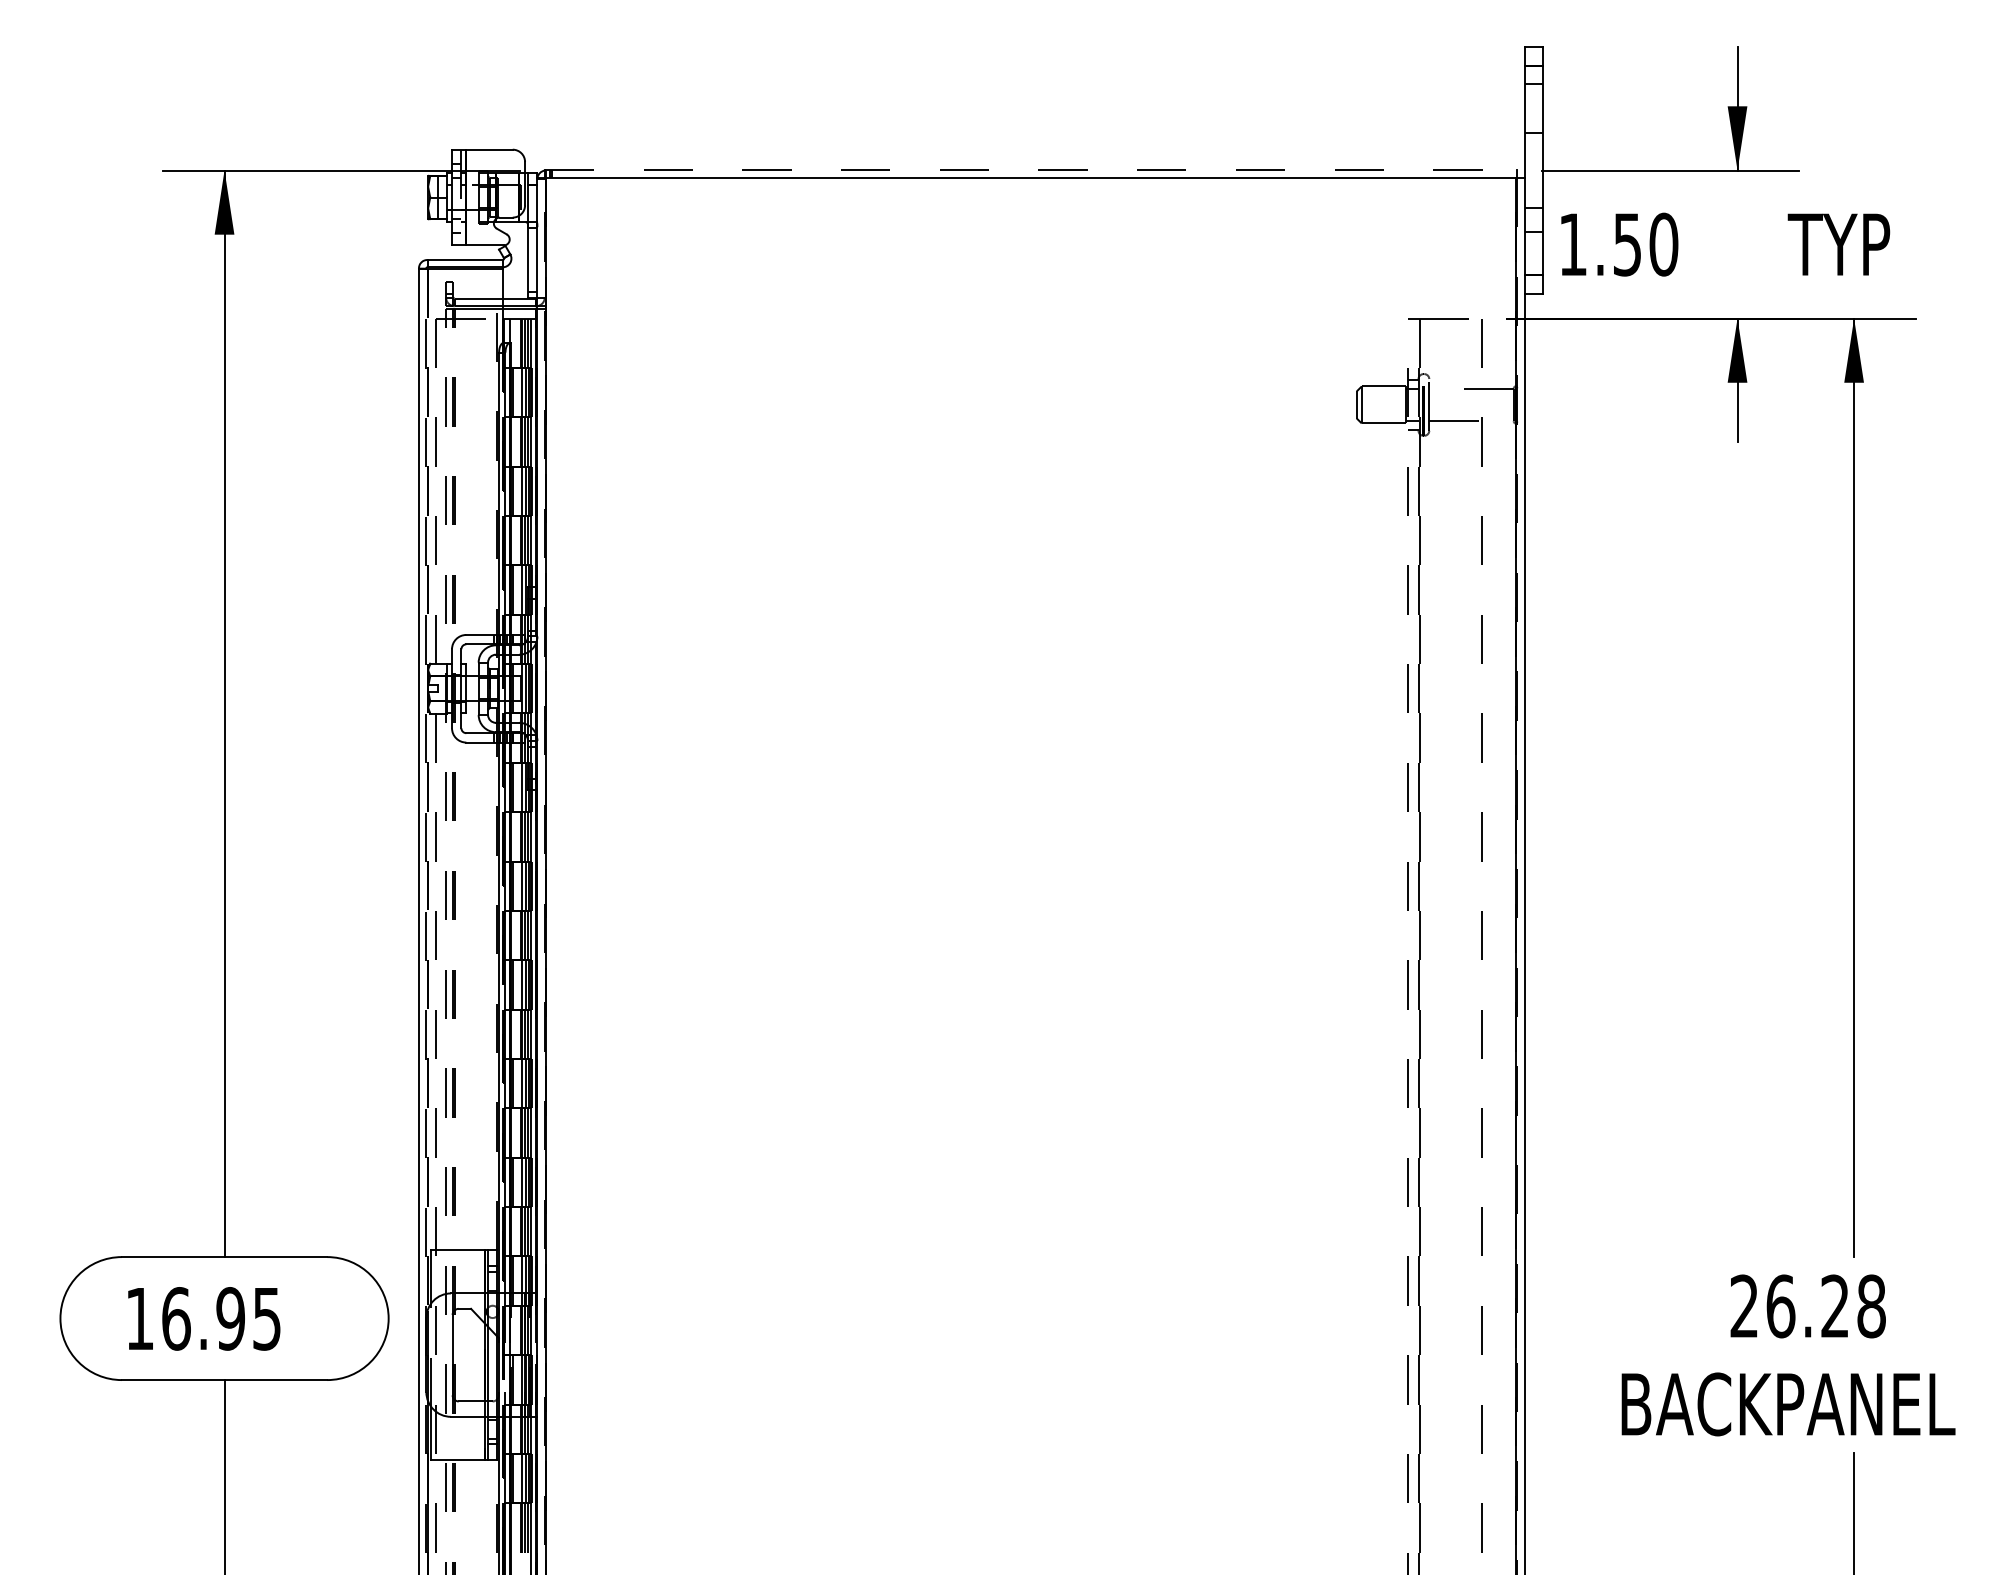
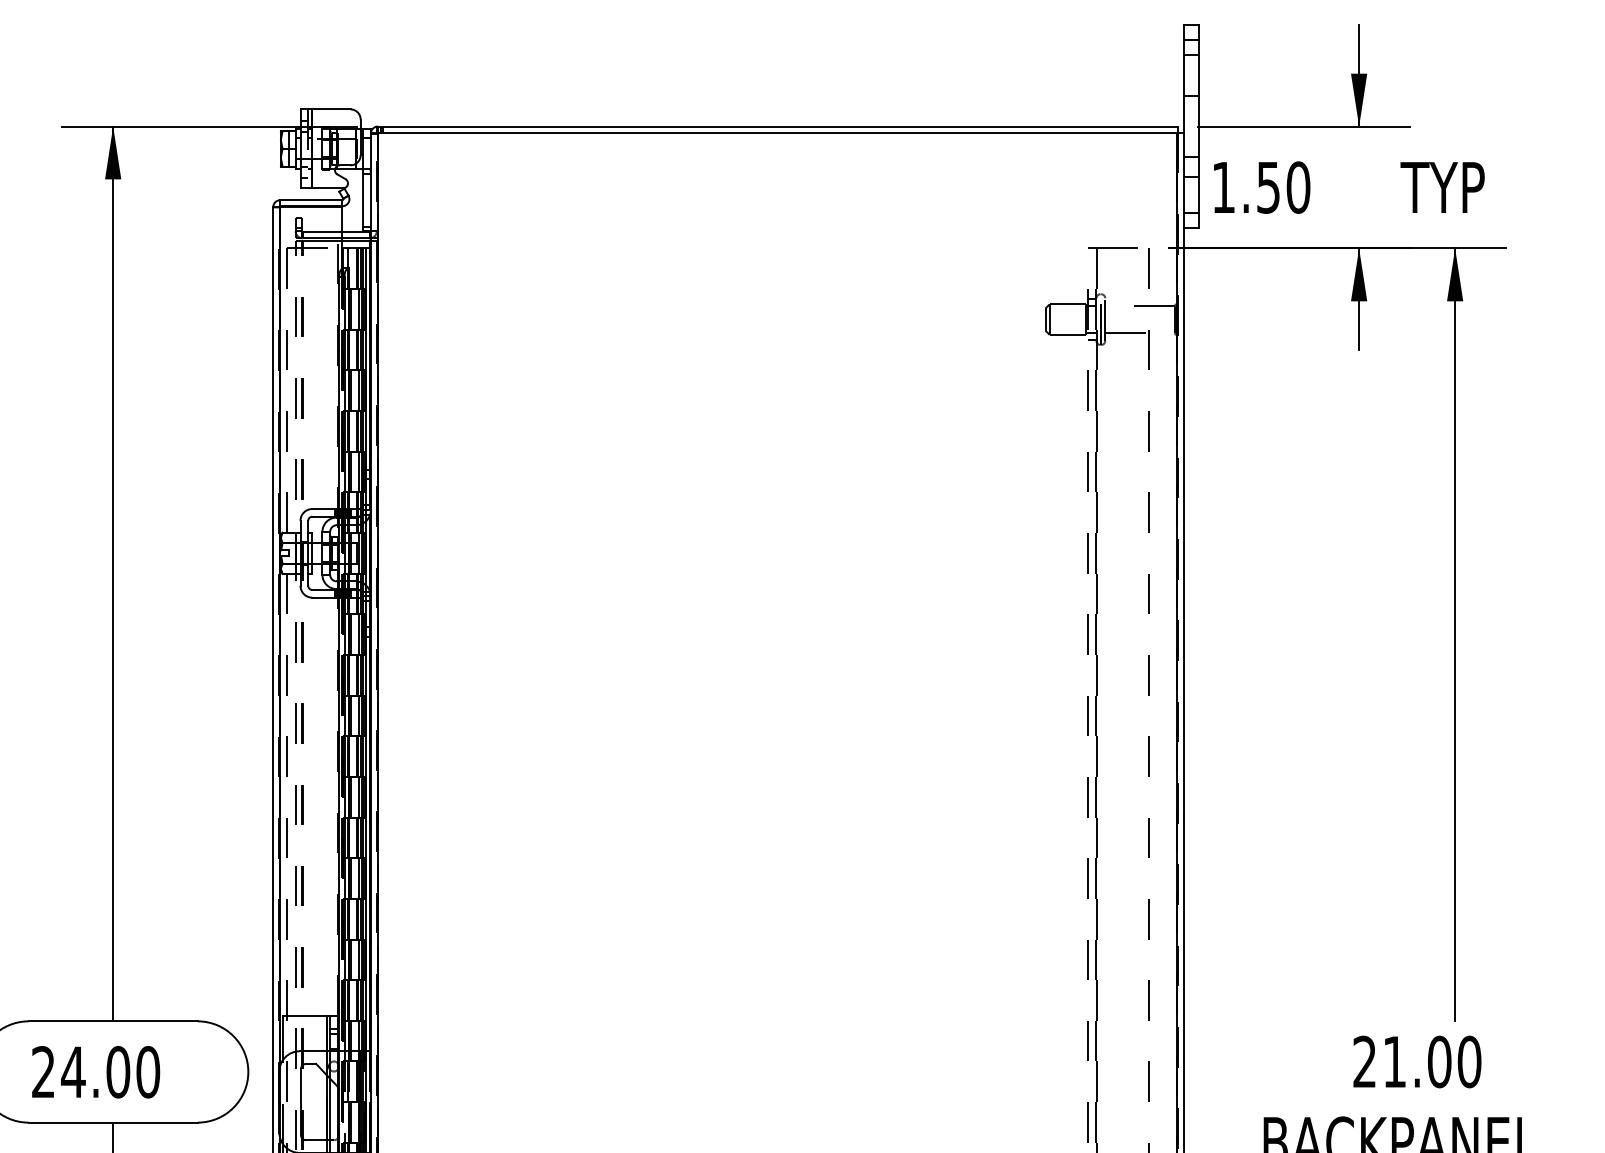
line: (1031, 170) -> (777, 126), dashed -> solid
line: (427, 789) -> (280, 636), dashed -> solid
text: (1826, 1306) -> (1432, 1062), 26.28 -> 21.00
text: (203, 1318) -> (95, 1071), 16.95 -> 24.00

